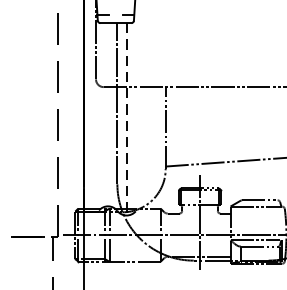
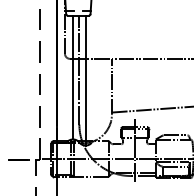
line: (107, 114) -> (72, 77), added
line: (127, 119) -> (86, 80), dashed -> solid

